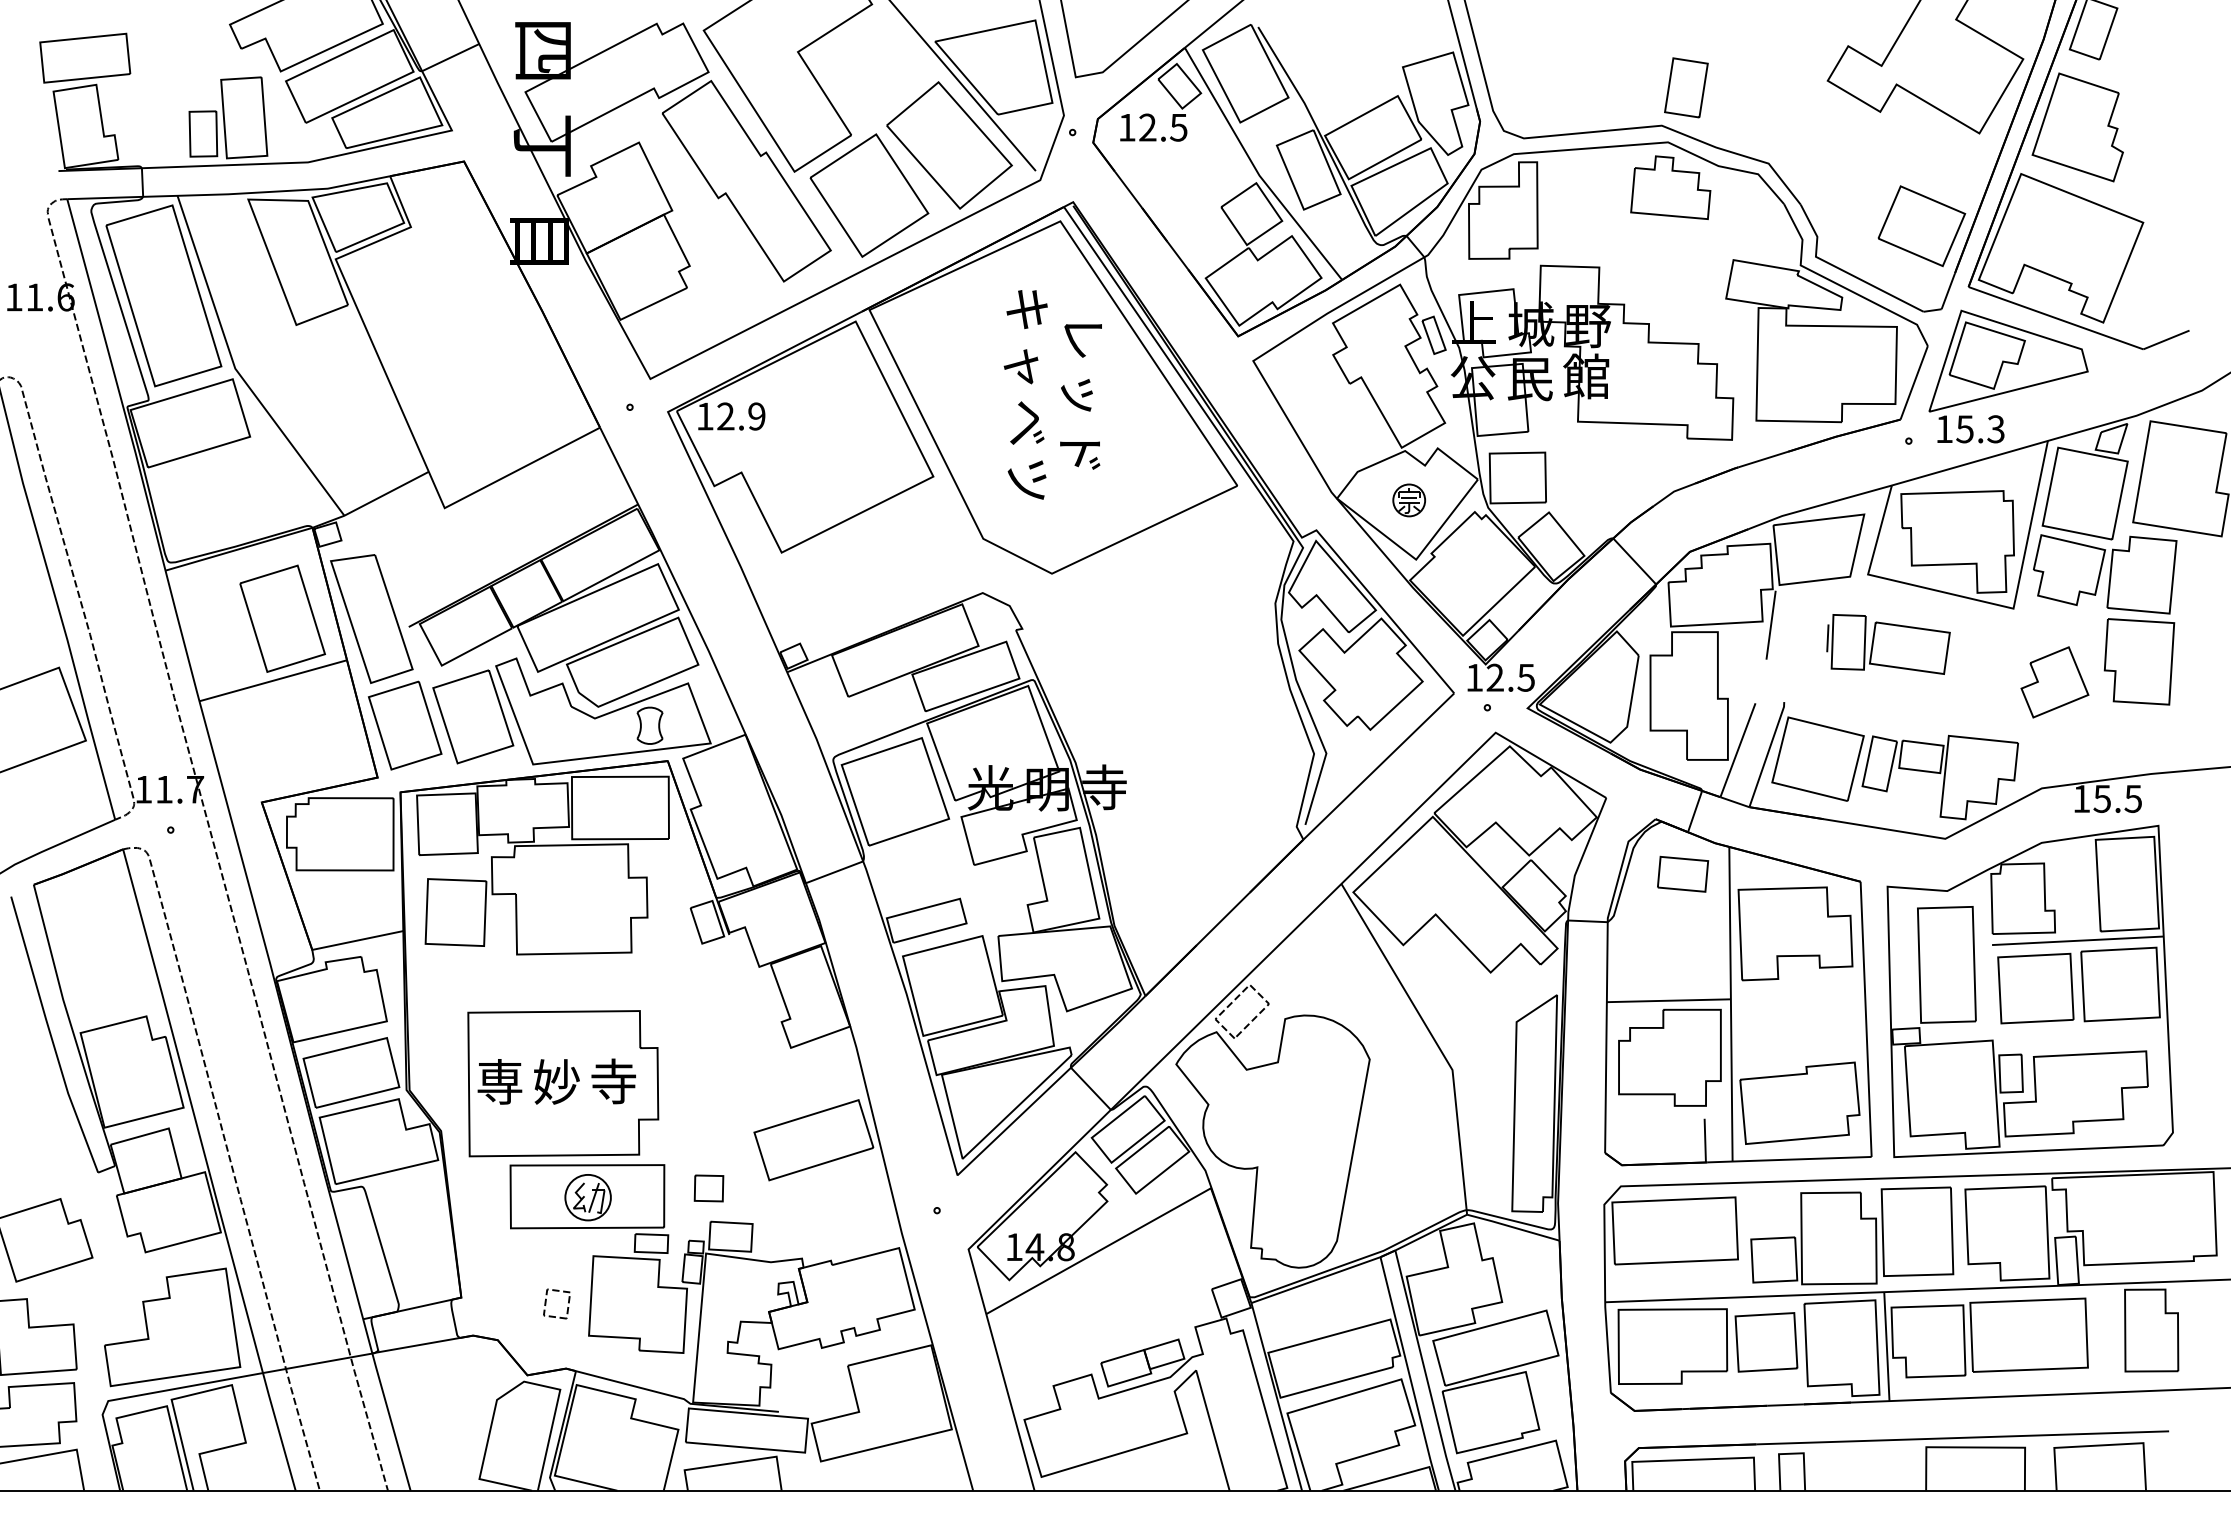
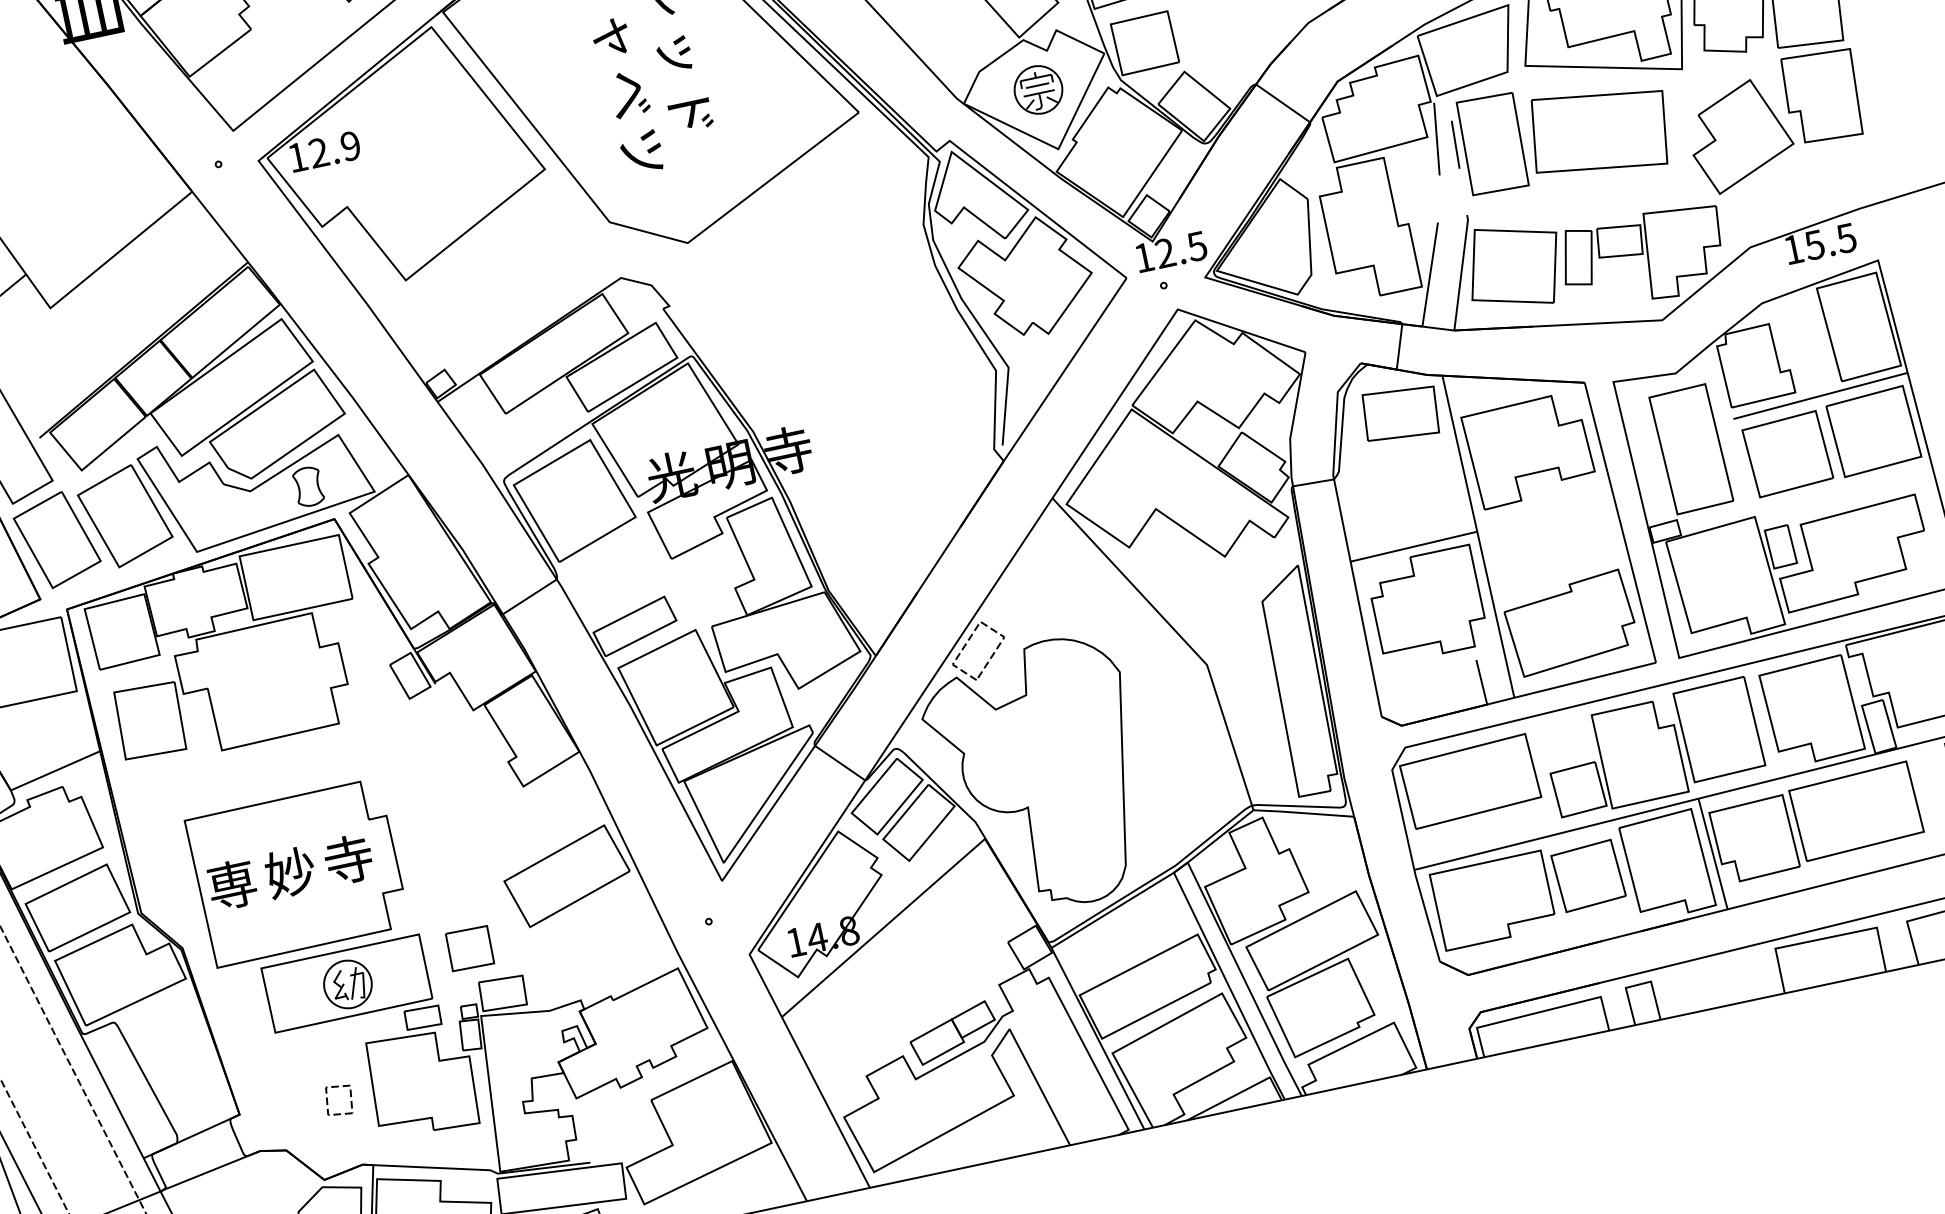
part: (1408, 500) -> (1037, 90), size x1.43
part: (1888, 644) -> (1561, 133), size x1.67
part: (2054, 682) -> (1740, 136), size x1.43
part: (1682, 874) -> (1400, 414), size x1.43
part: (708, 1188) -> (469, 948), size x1.43

